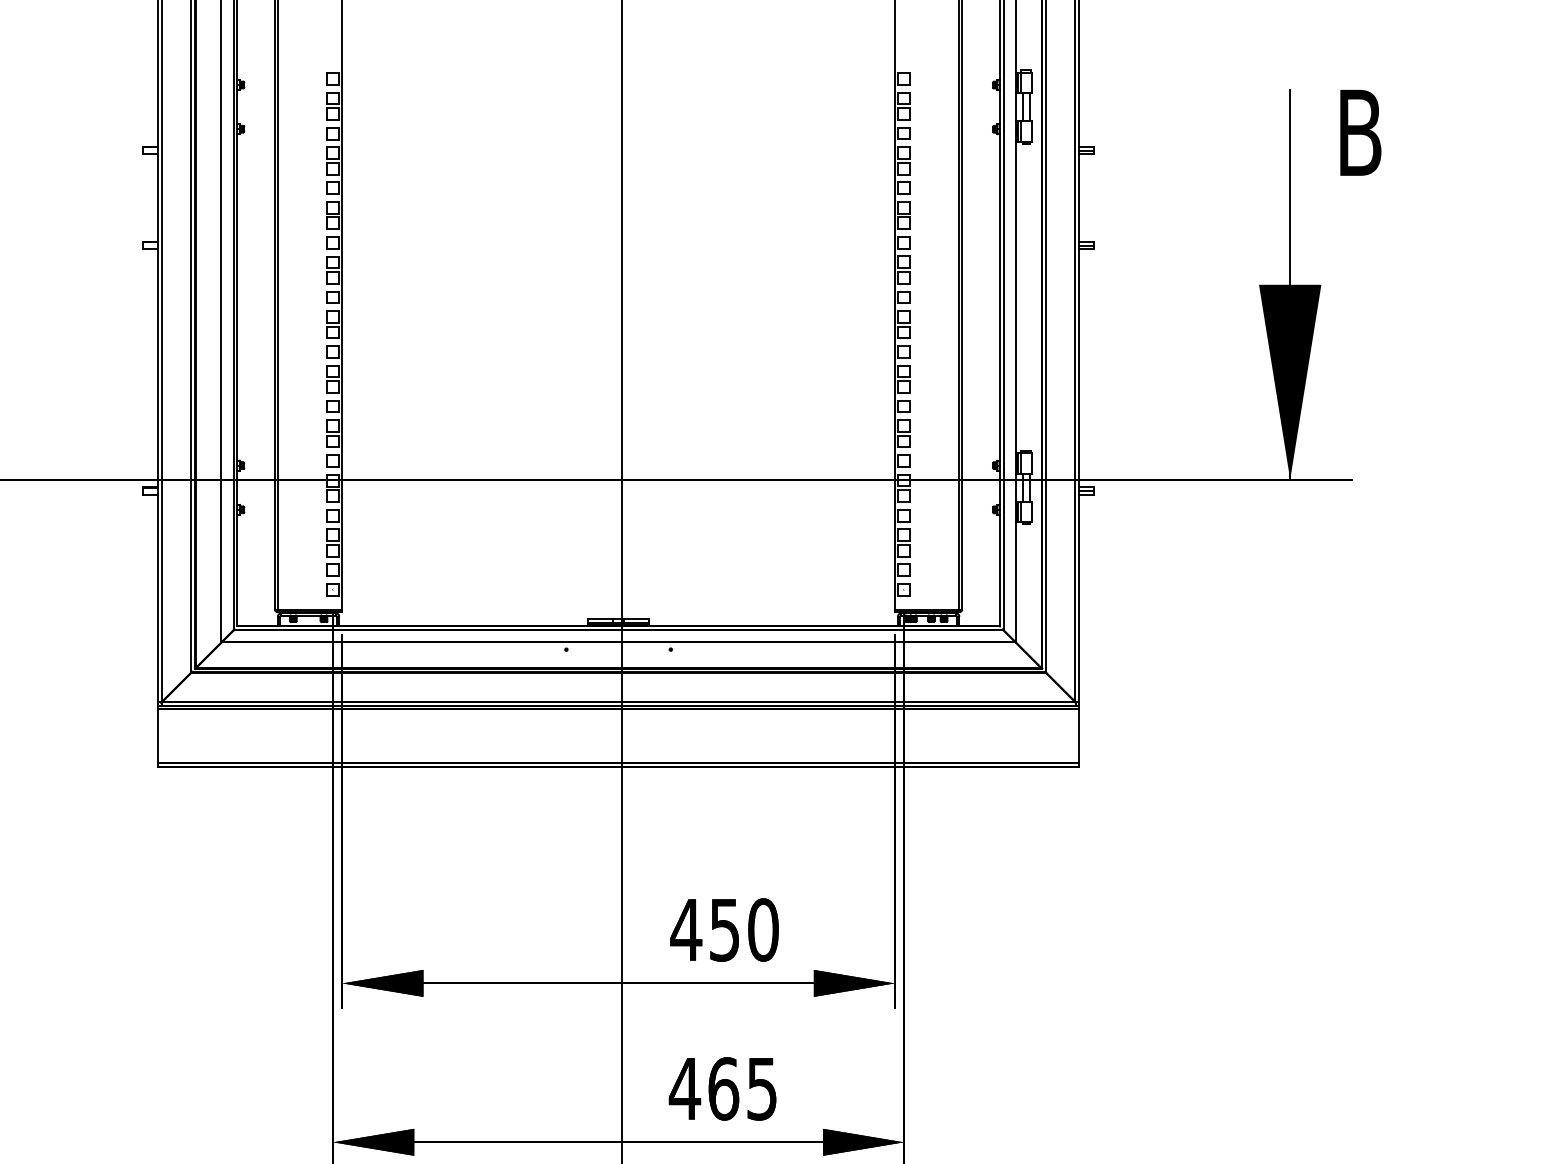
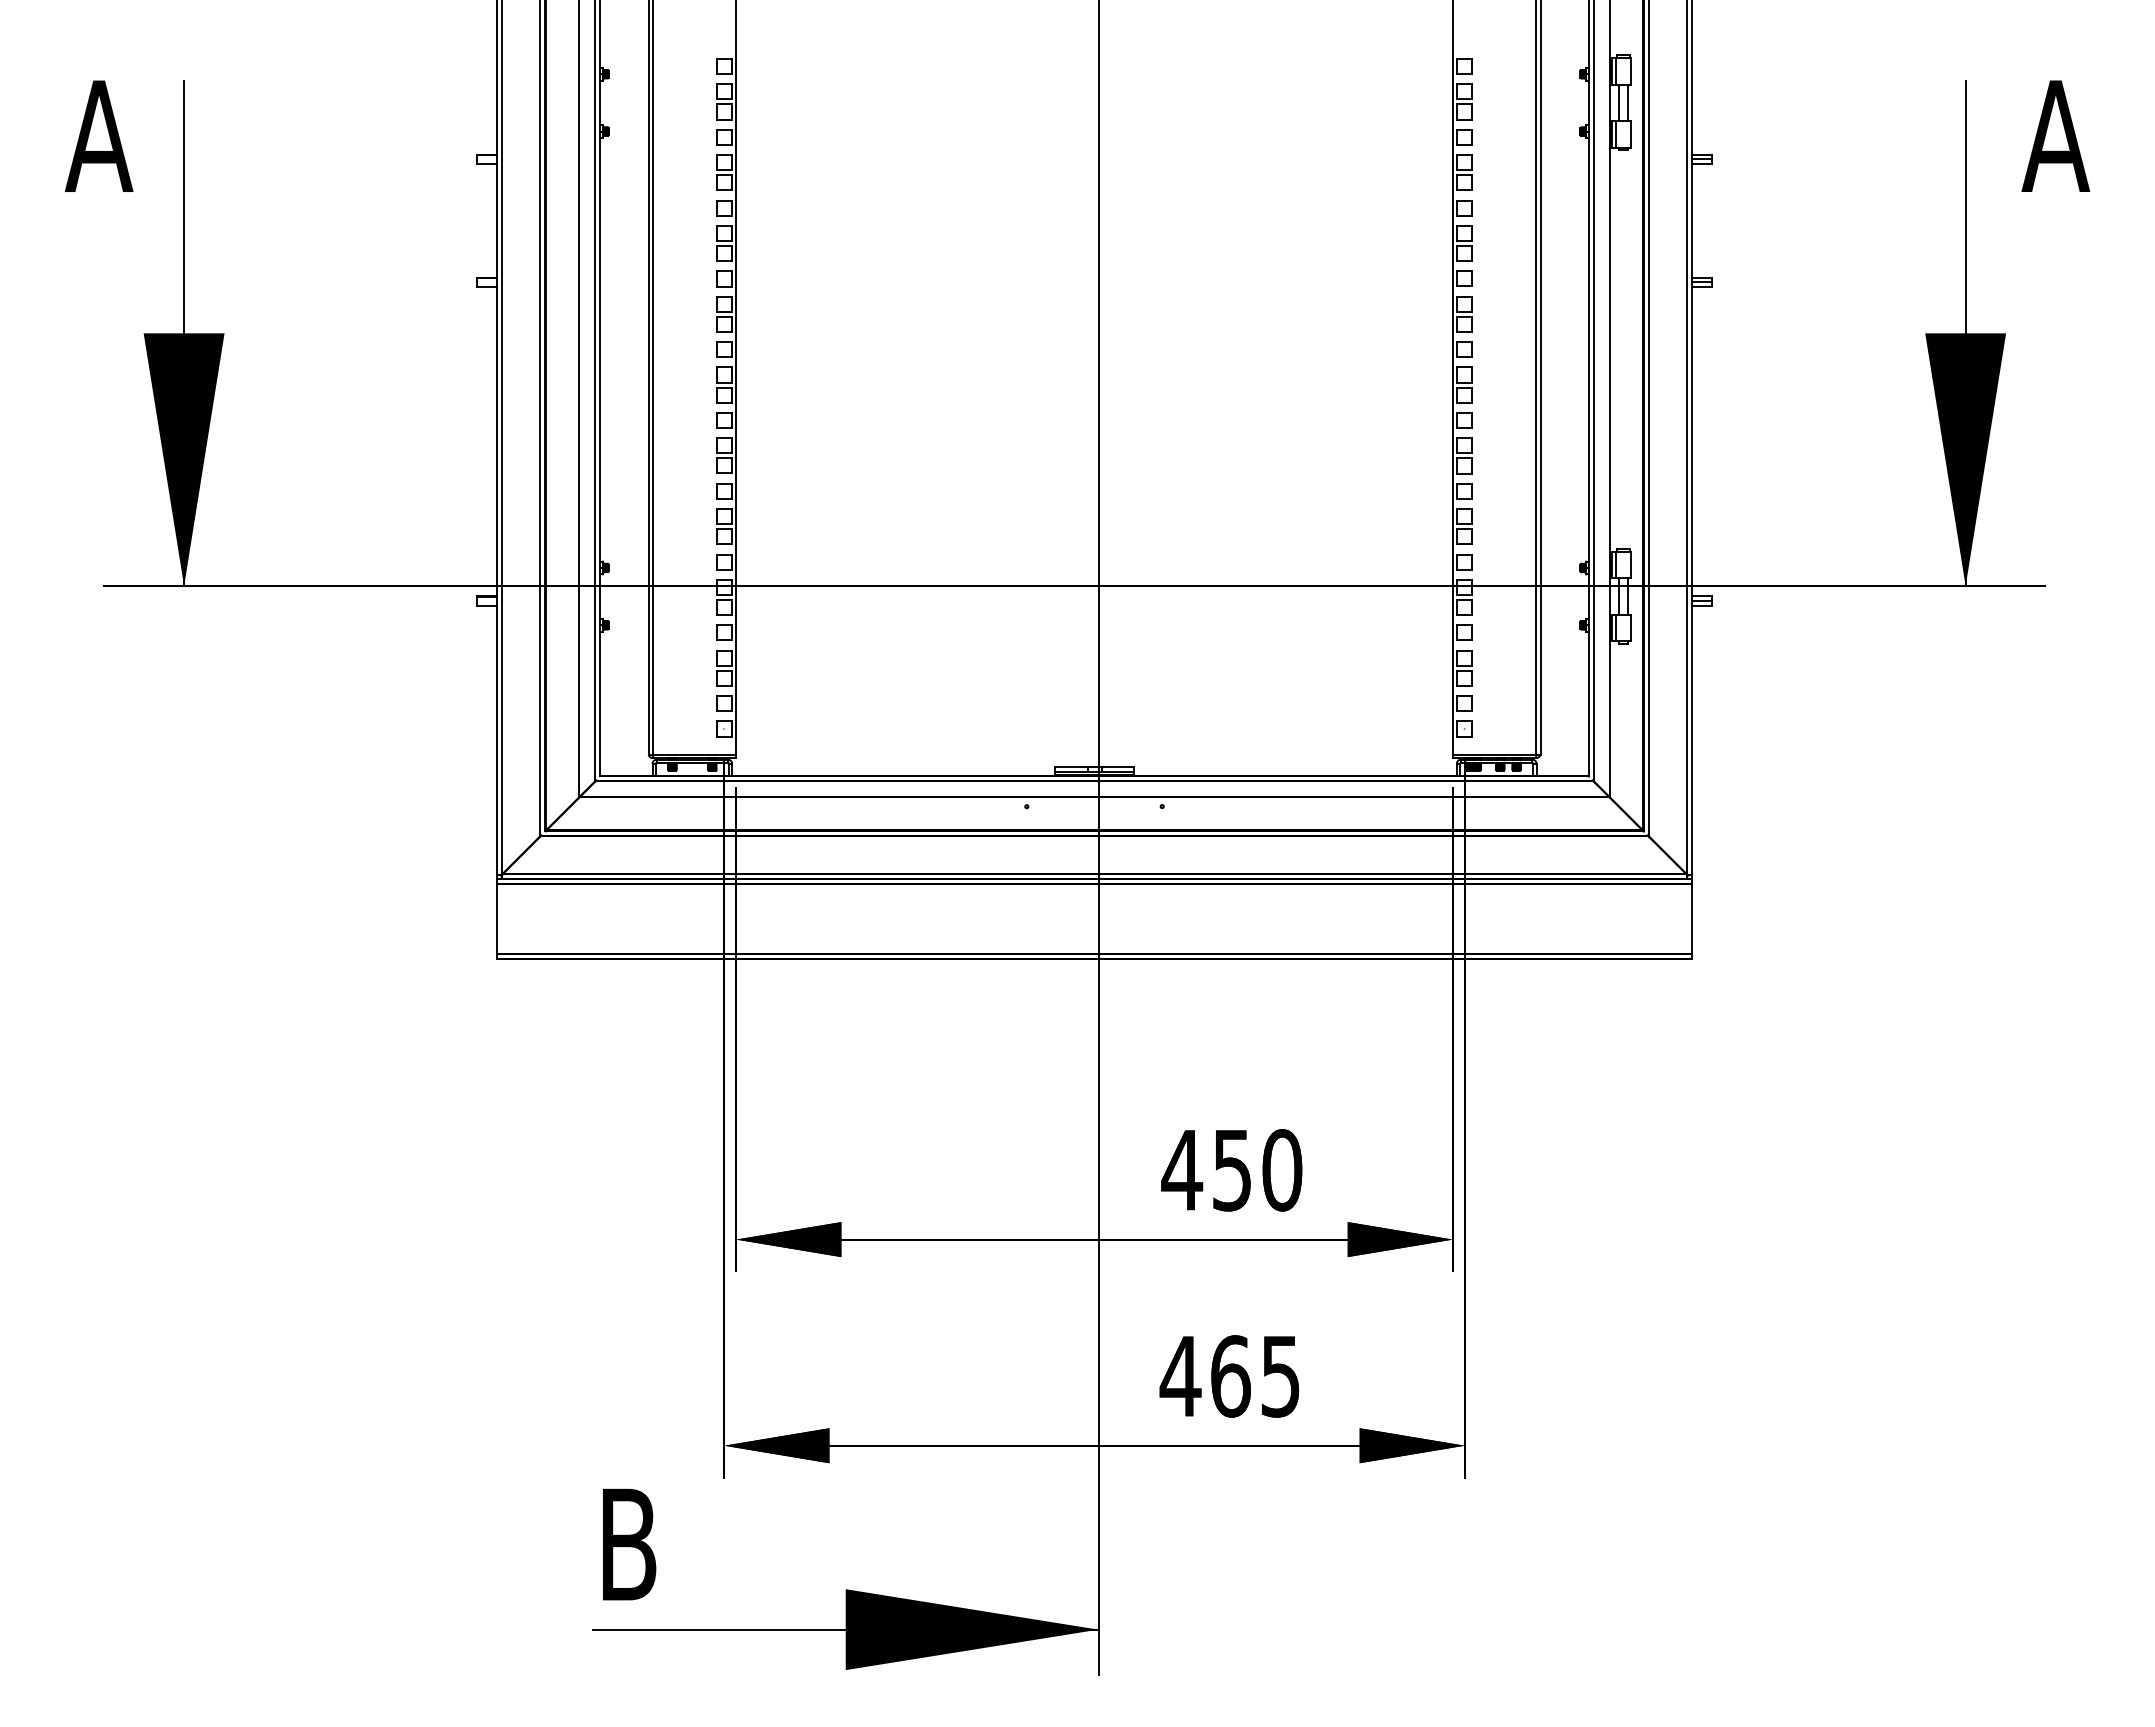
text: (1359, 132) -> (2055, 135), B -> A

